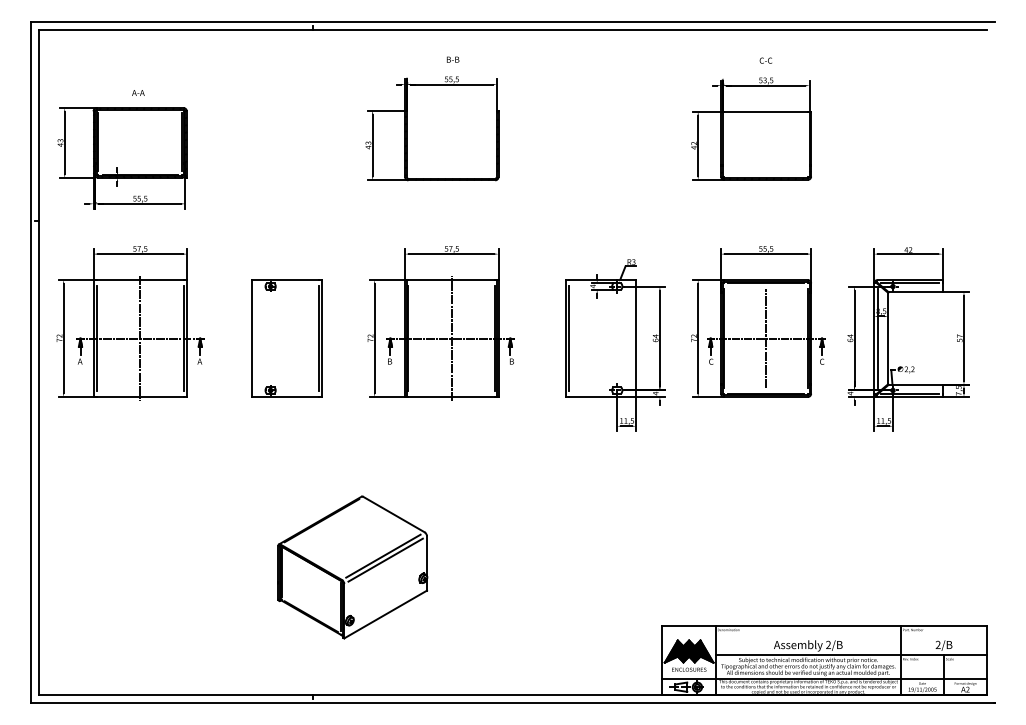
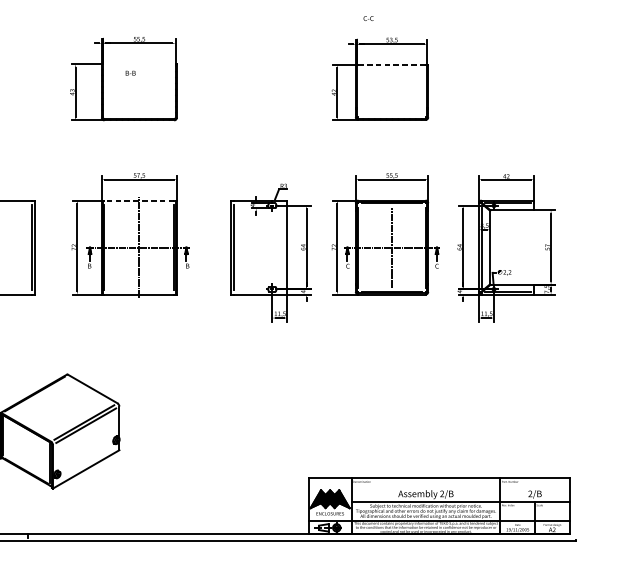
text: (452, 59) -> (130, 73), moved
text: (765, 60) -> (368, 18), moved
line: (766, 111) -> (392, 65), solid -> dashed
line: (451, 280) -> (139, 200), solid -> dashed

